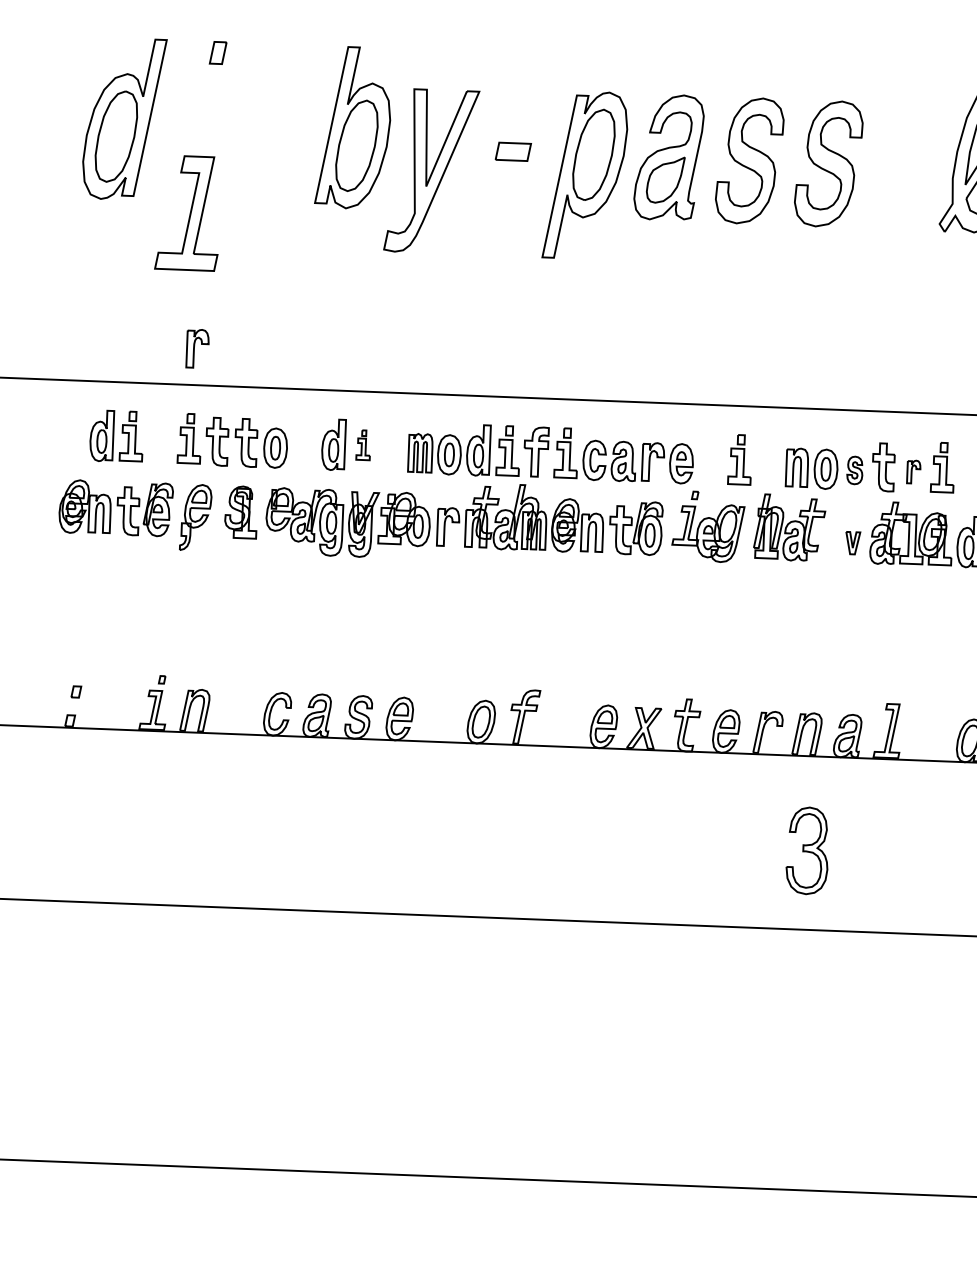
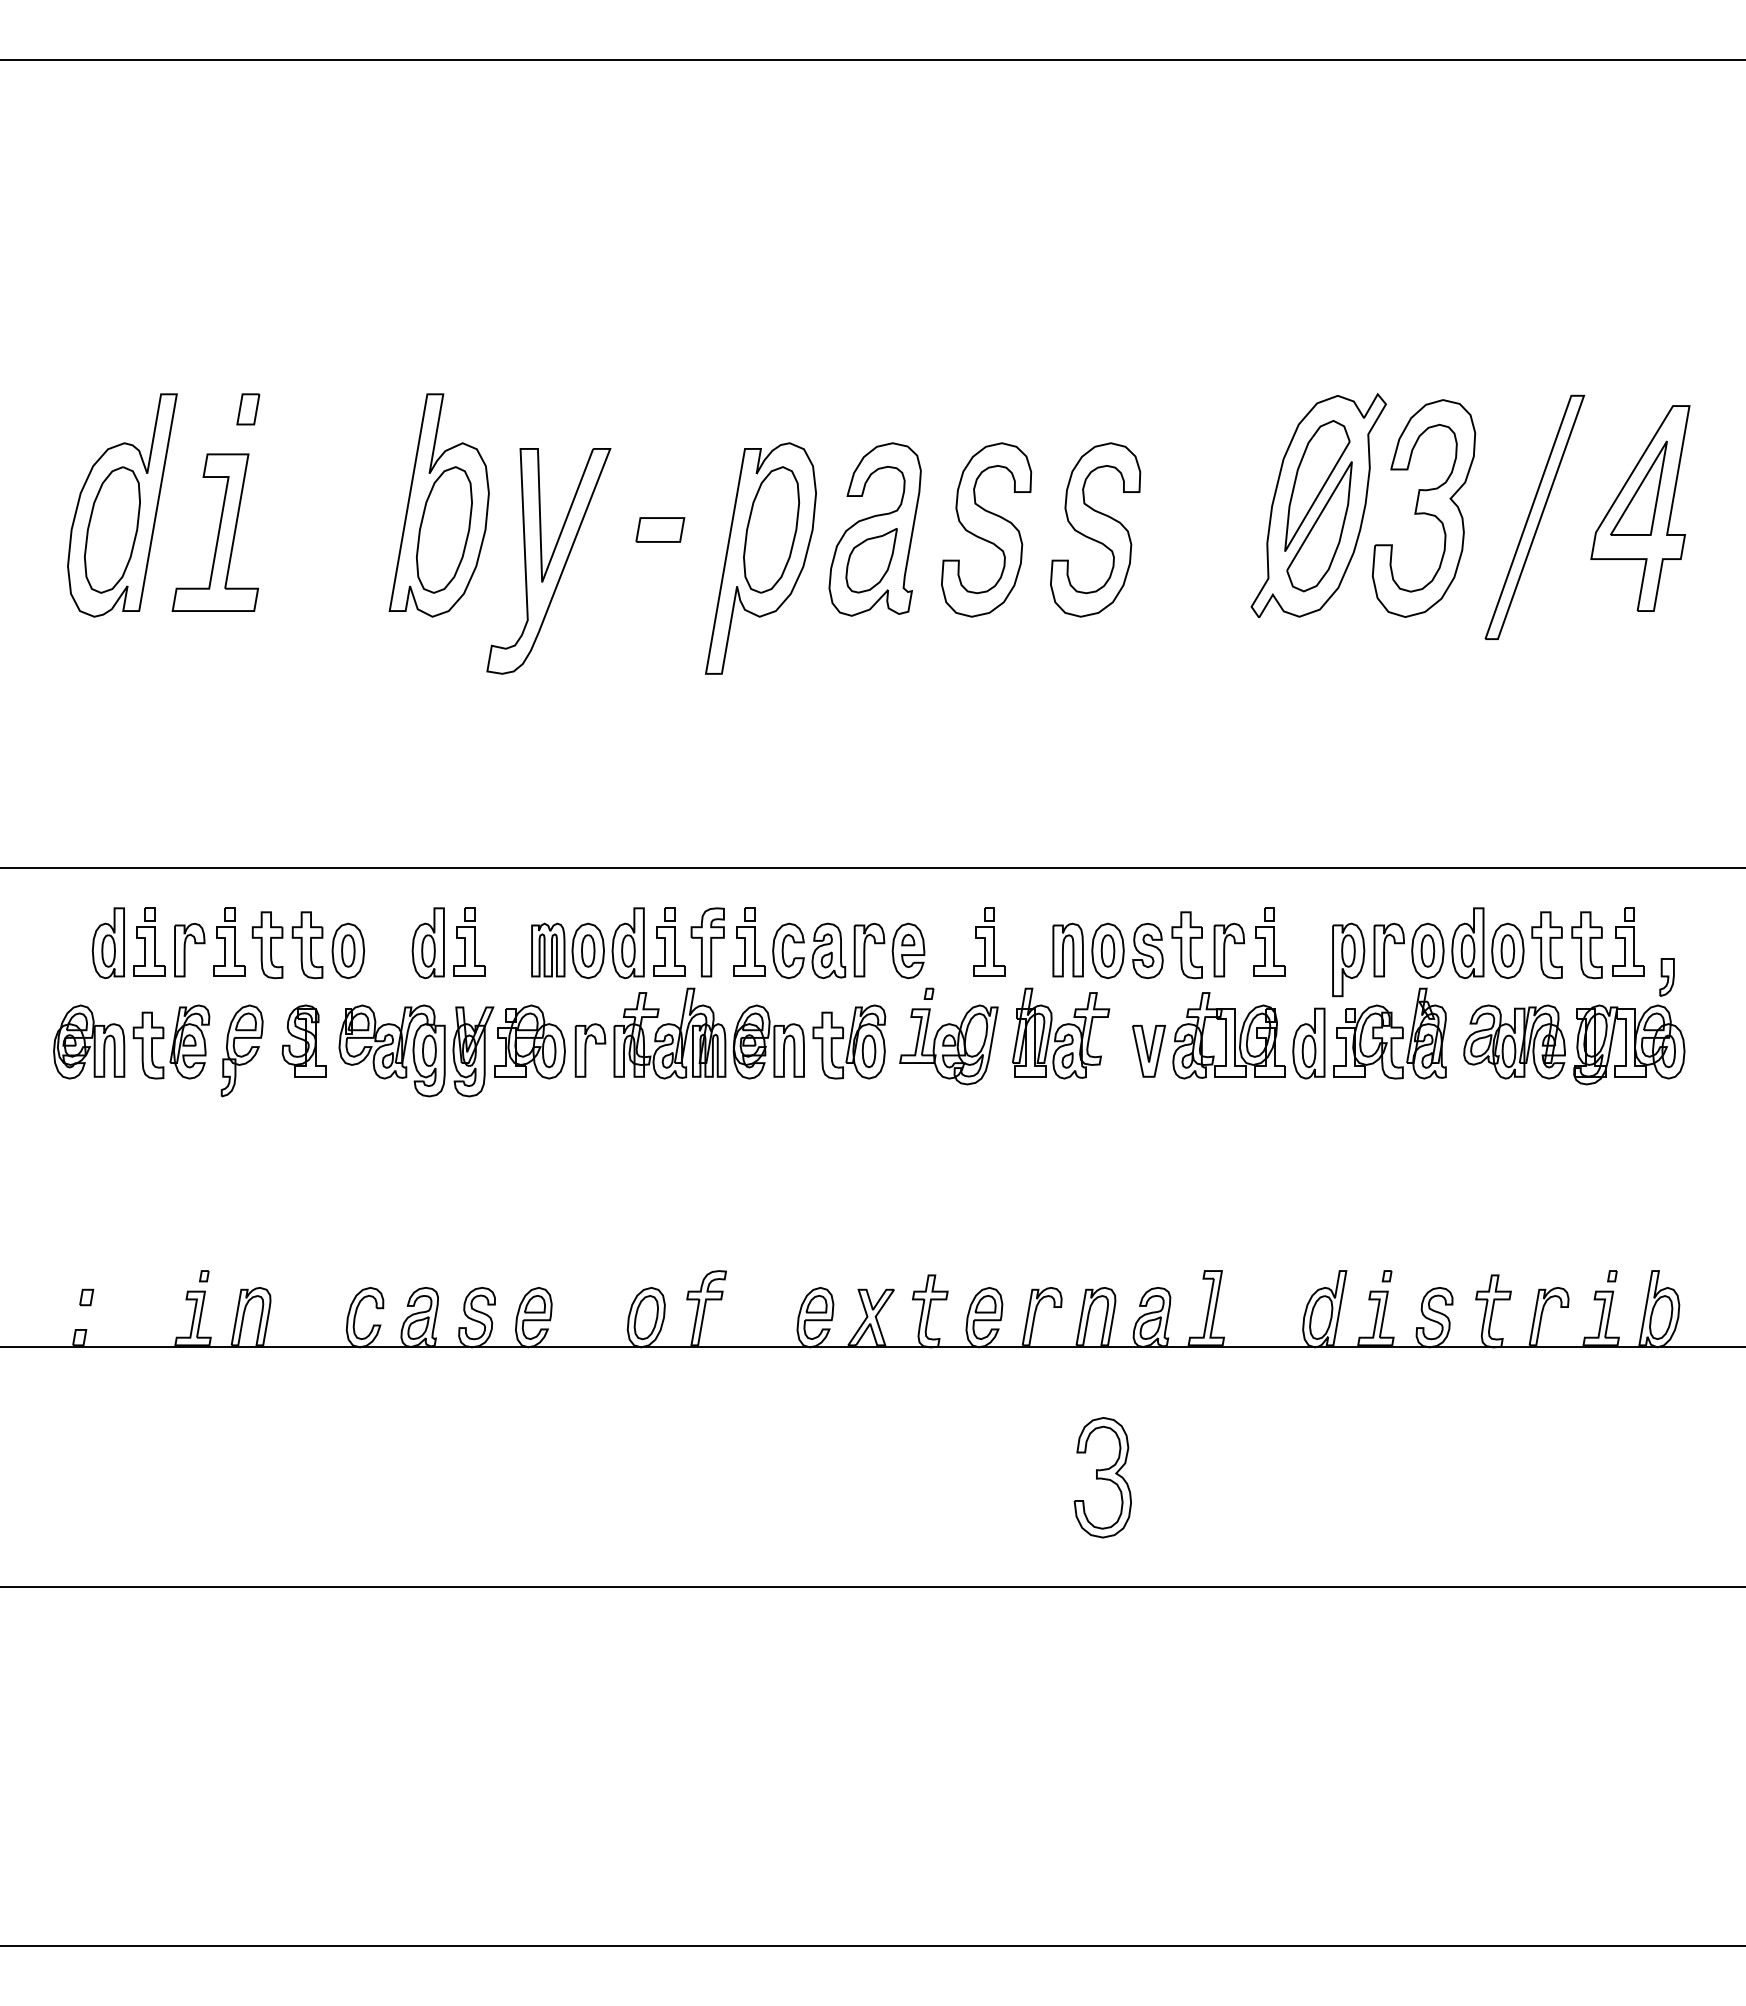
part: (188, 213) -> (215, 532), moved
part: (197, 349) -> (189, 950), moved
part: (363, 444) -> (469, 941), size x1.67
part: (854, 470) -> (1147, 950), size x1.43
part: (913, 471) -> (1228, 949), size x1.67
part: (852, 543) -> (1148, 1051), size x1.67

